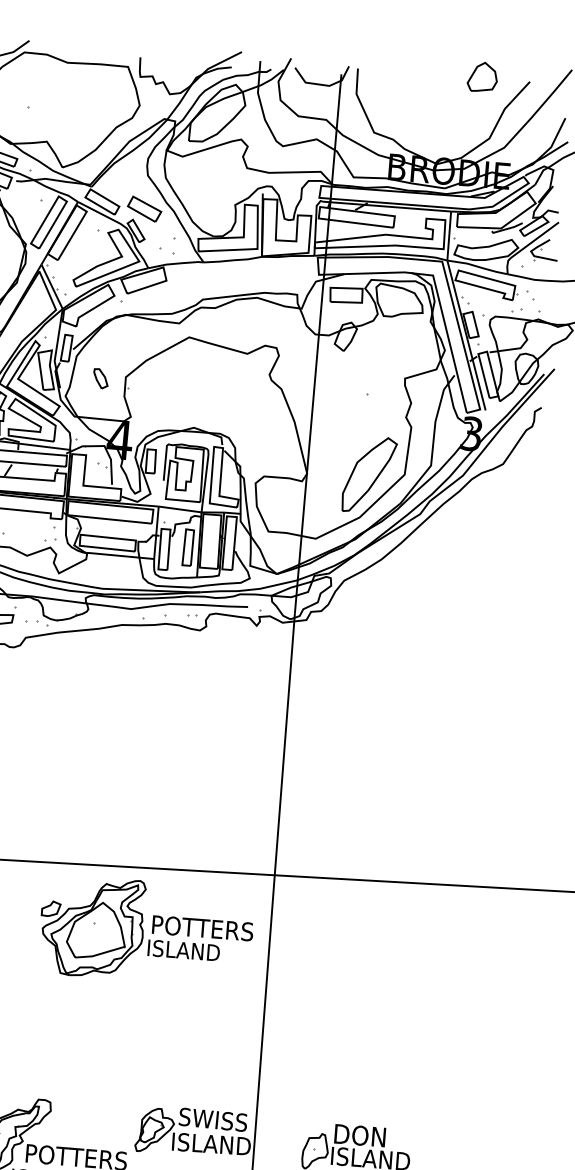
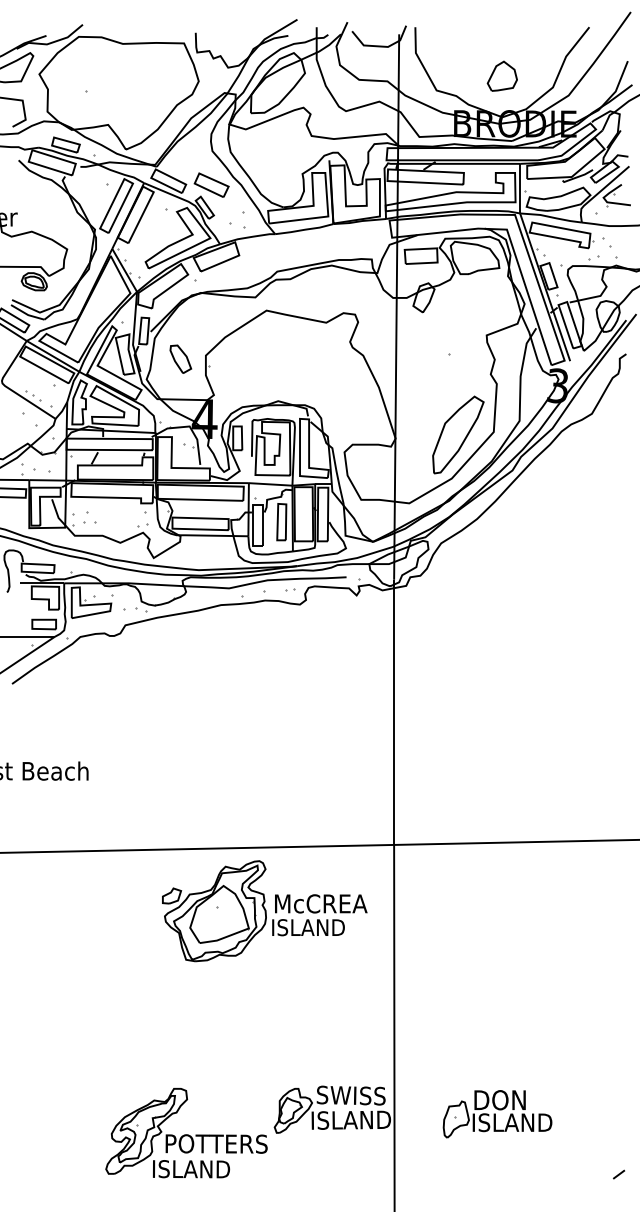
part: (481, 76) -> (501, 75), moved
part: (100, 378) -> (180, 358), size x1.43
text: (203, 928) -> (326, 903), POTTERS -> McCREA

